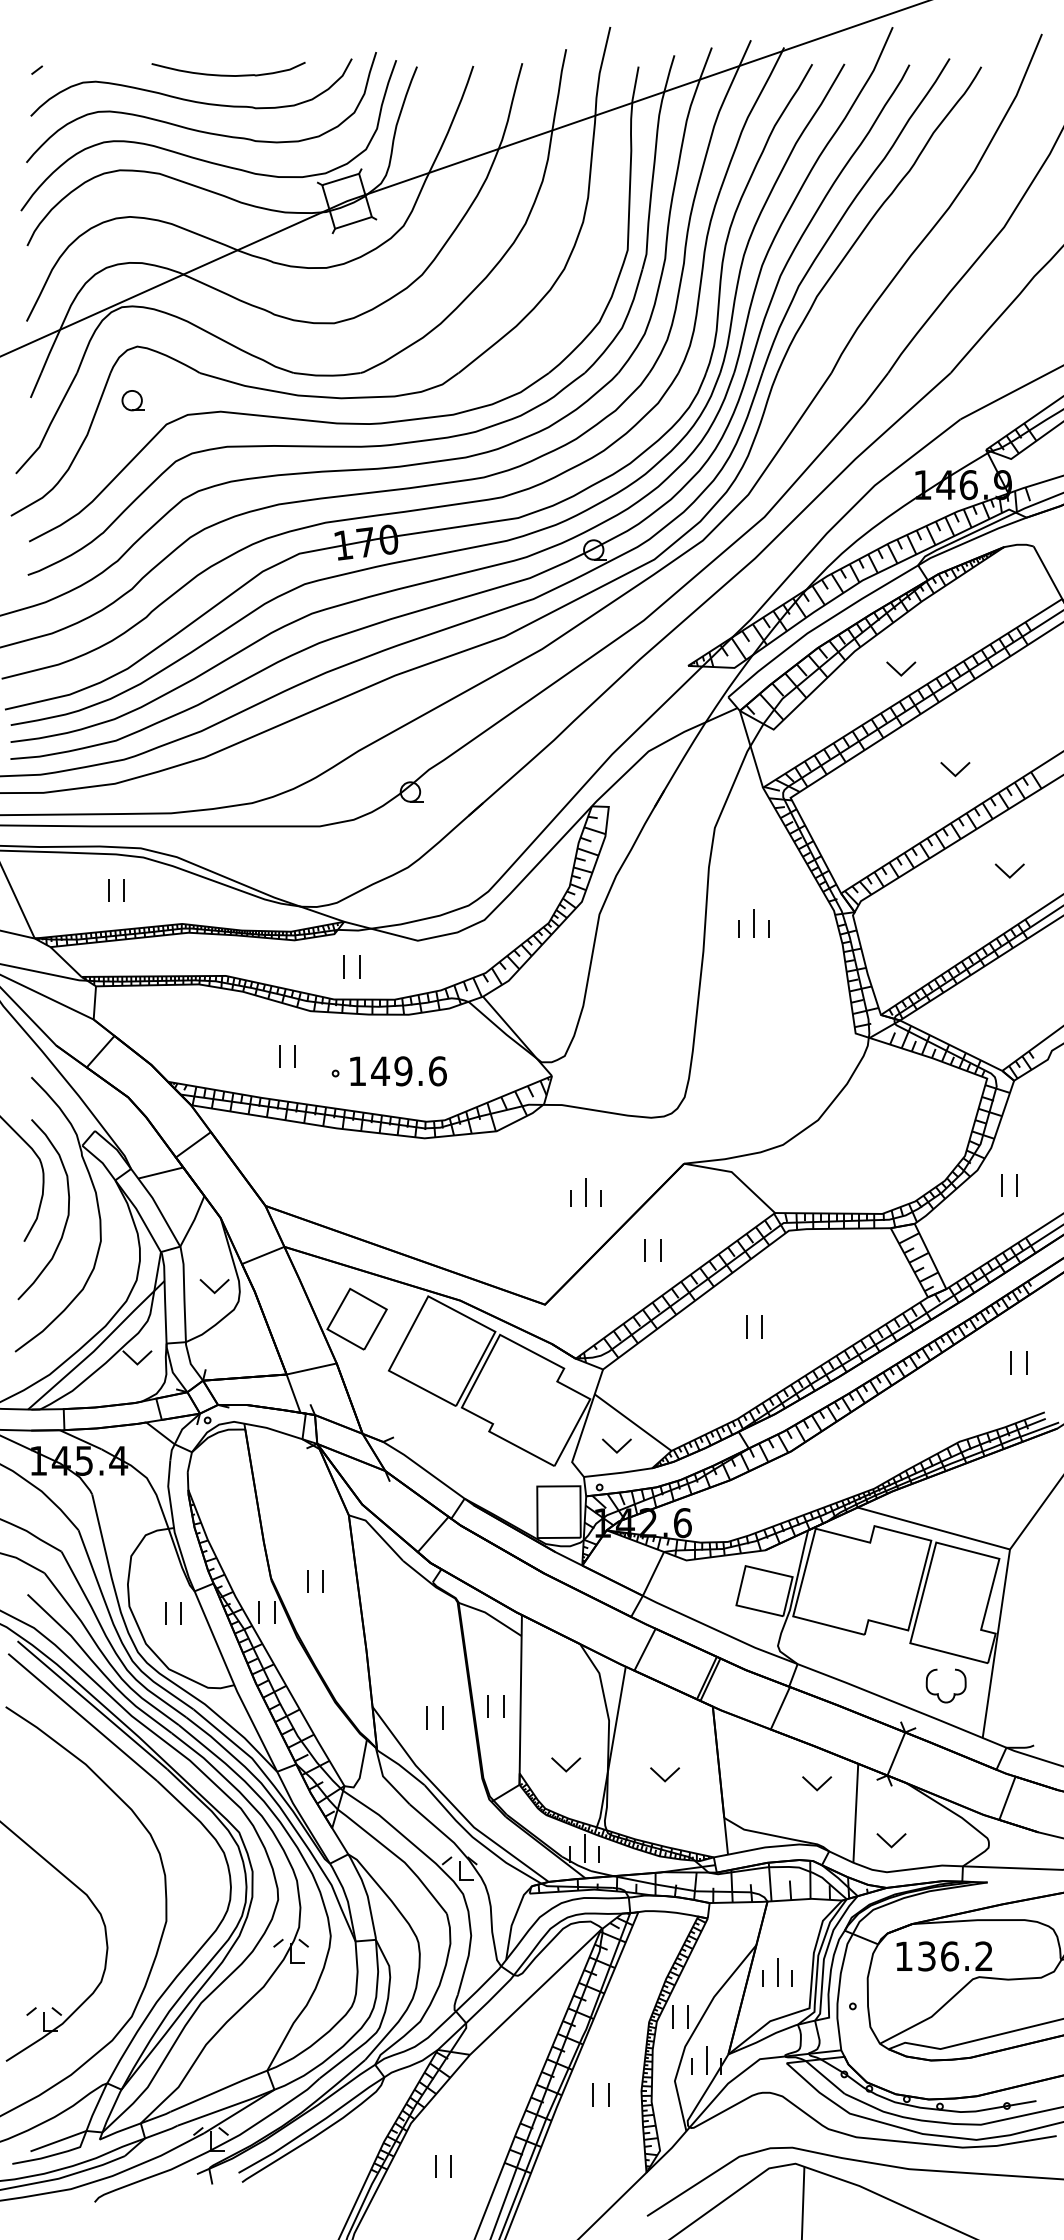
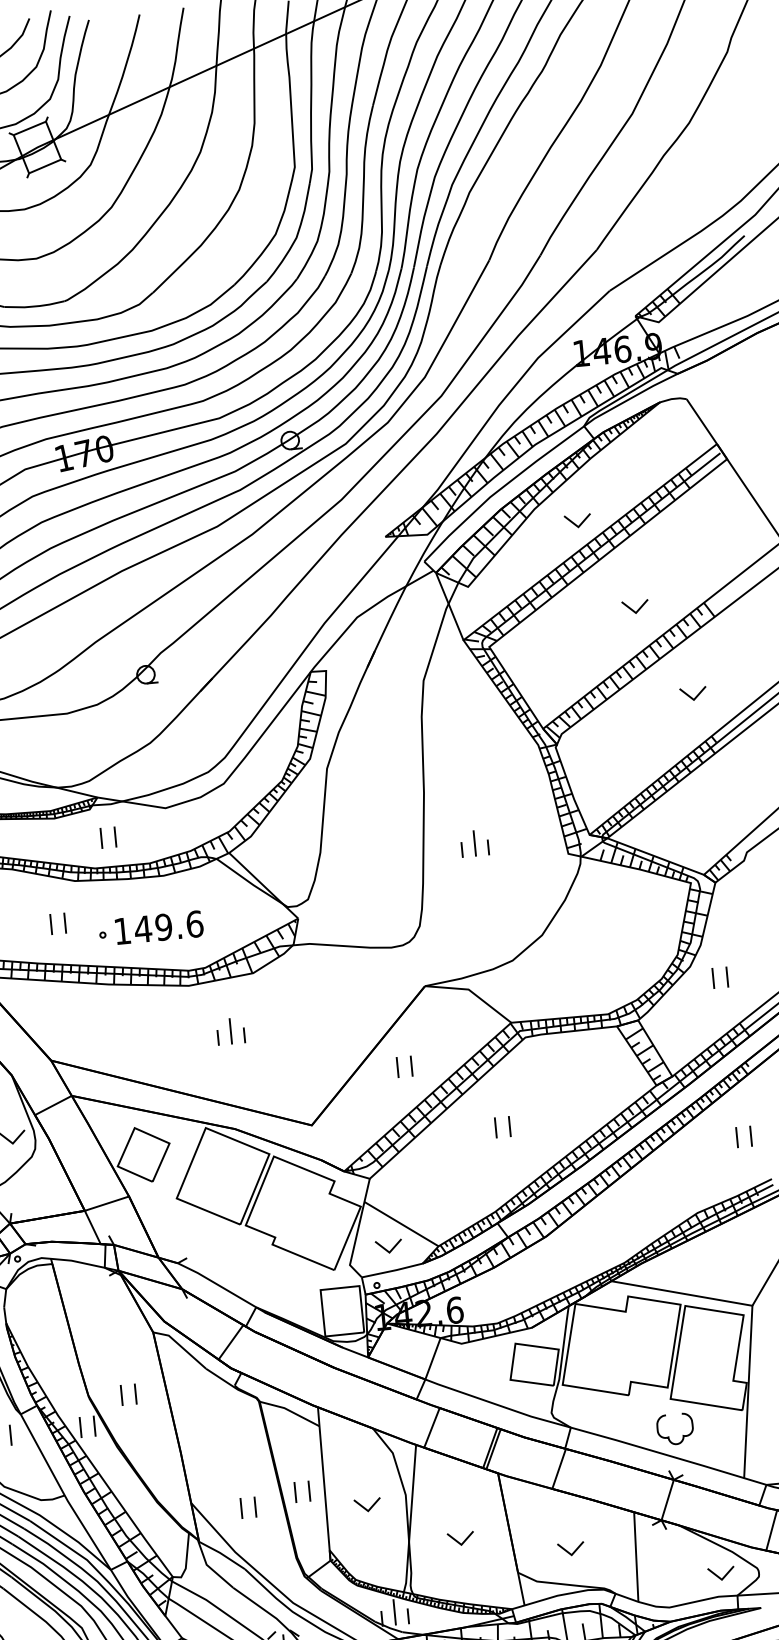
part: (753, 923) -> (474, 843), moved
part: (585, 1192) -> (230, 1031), moved
part: (938, 1693) -> (668, 1436), moved
part: (566, 1764) -> (367, 1504), moved
part: (817, 1783) -> (571, 1548), moved
part: (891, 1840) -> (721, 1573), moved

